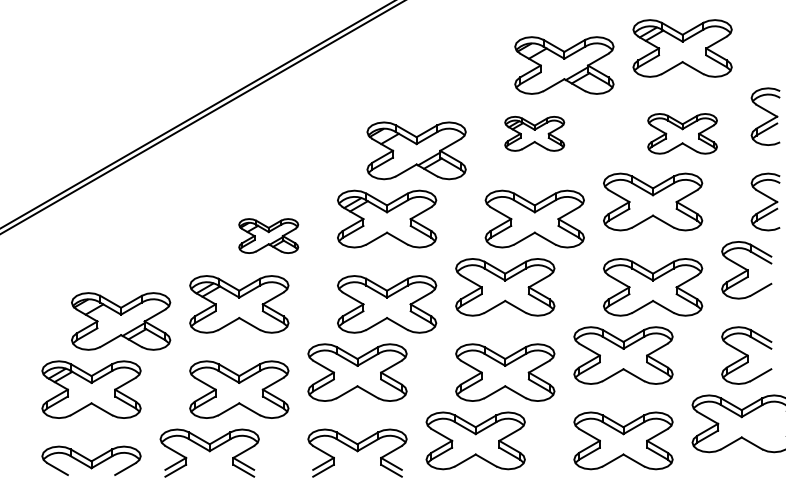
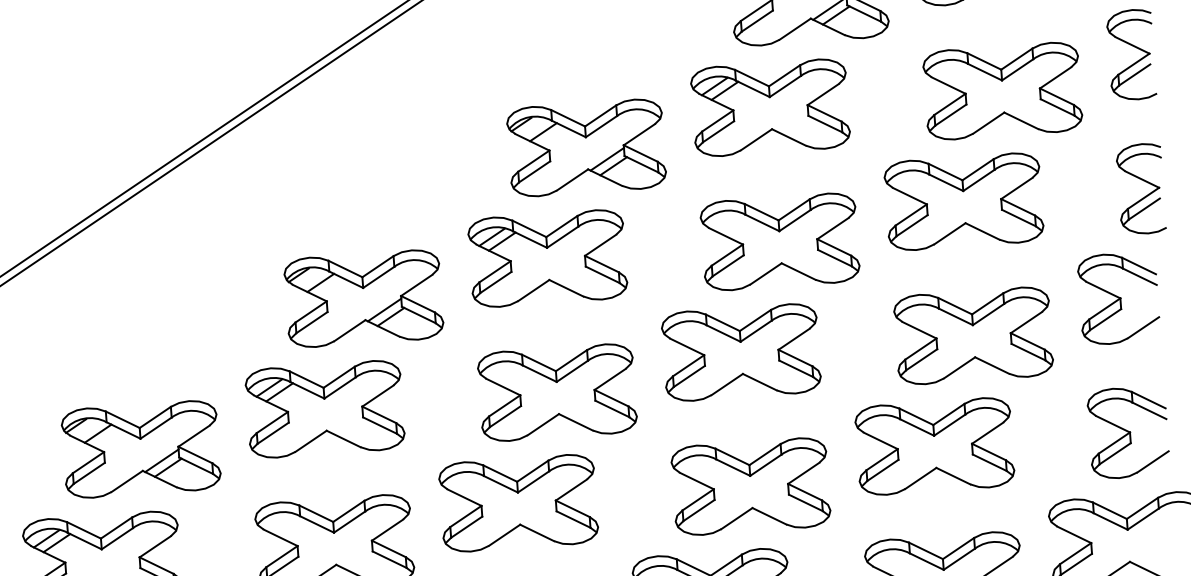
part: (534, 133) -> (769, 107), size x1.67
part: (682, 133) -> (1002, 90), size x1.43
part: (268, 235) -> (363, 297), size x1.67

